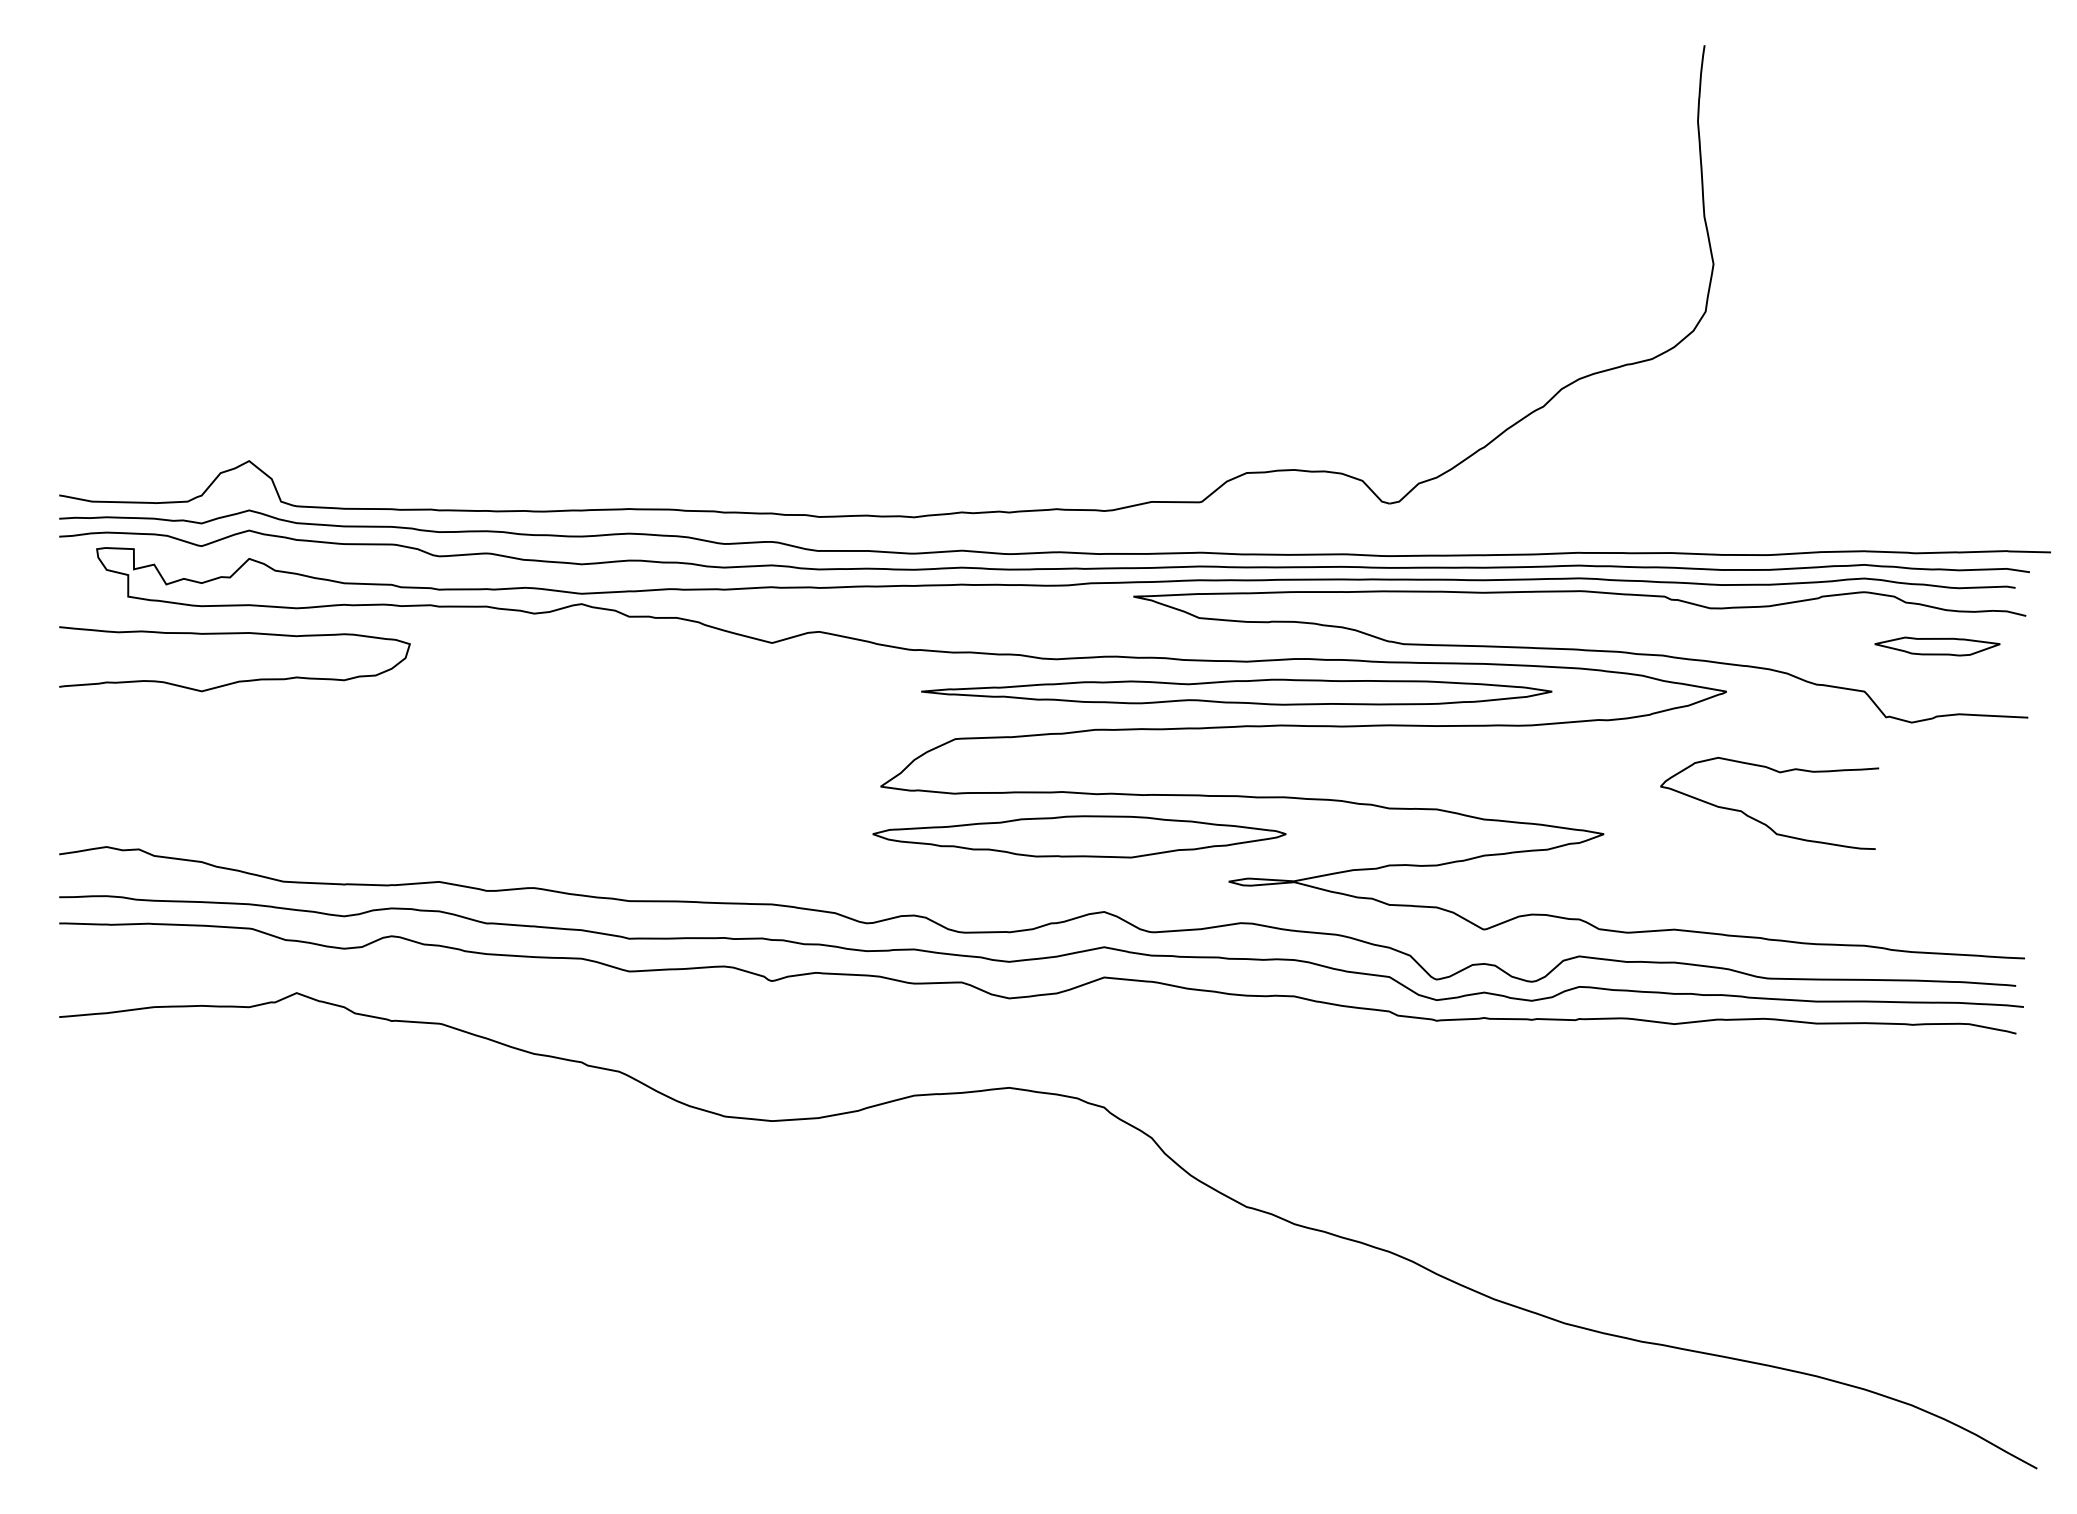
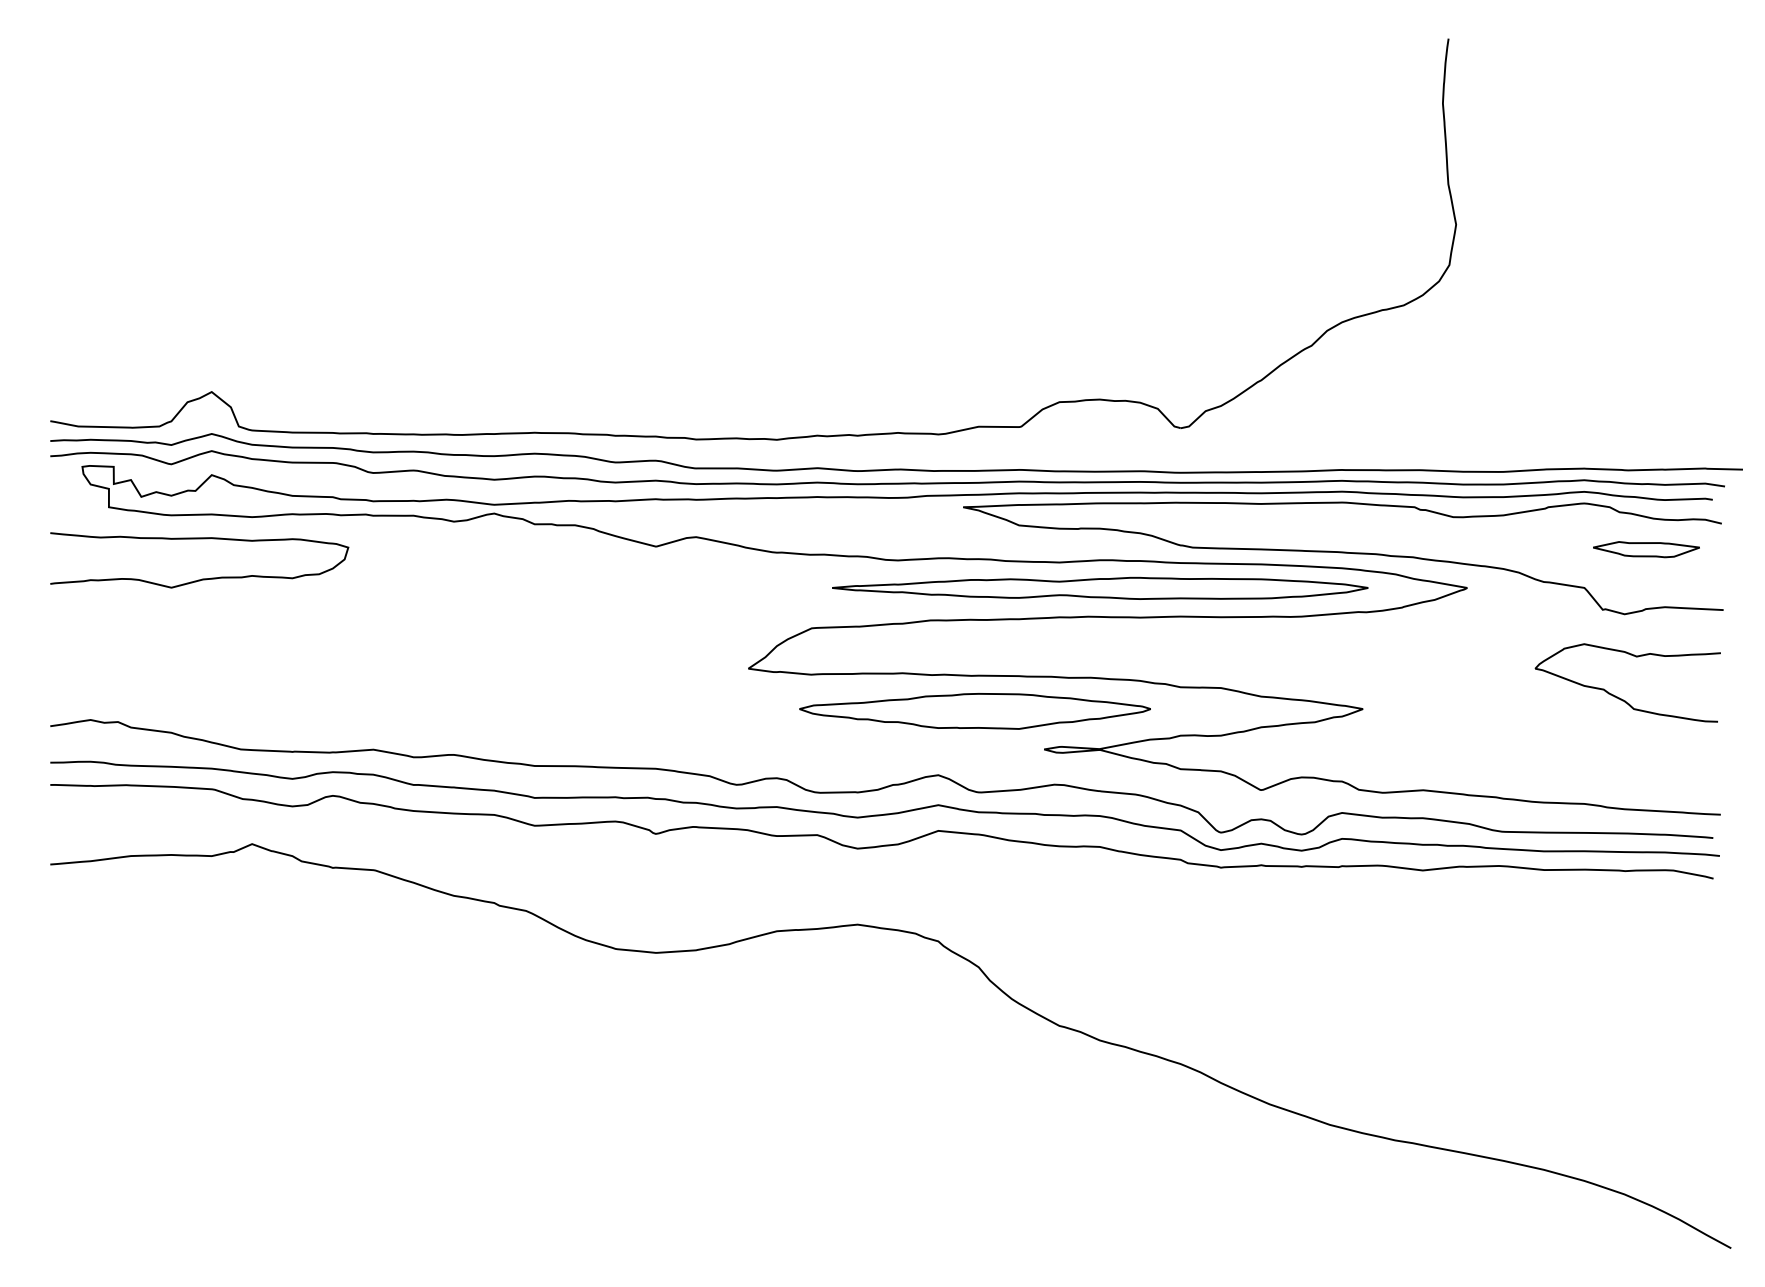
part: (1236, 691) -> (1100, 587), moved
curve: (1759, 820) -> (1619, 697), moved
part: (1079, 836) -> (975, 711), moved

